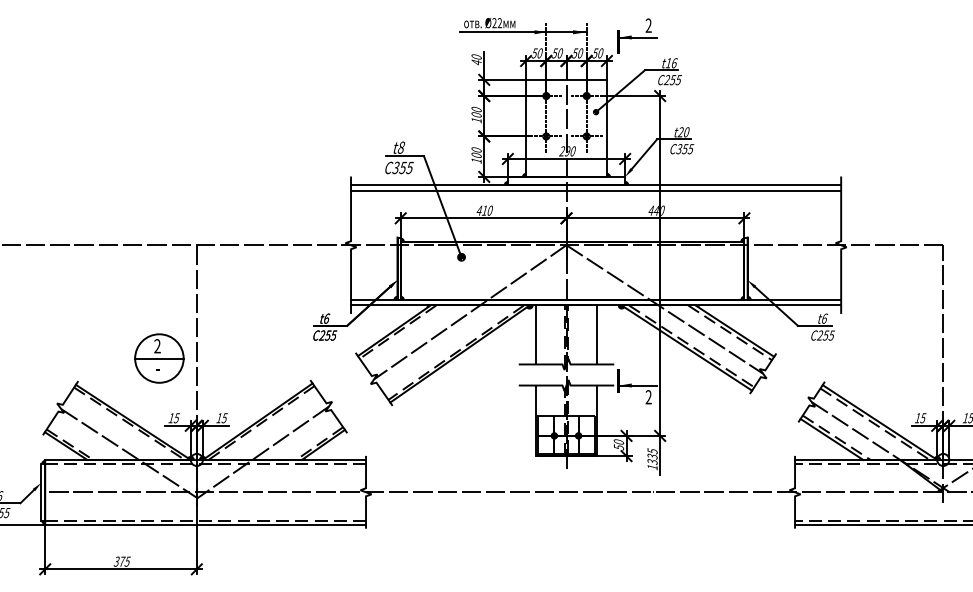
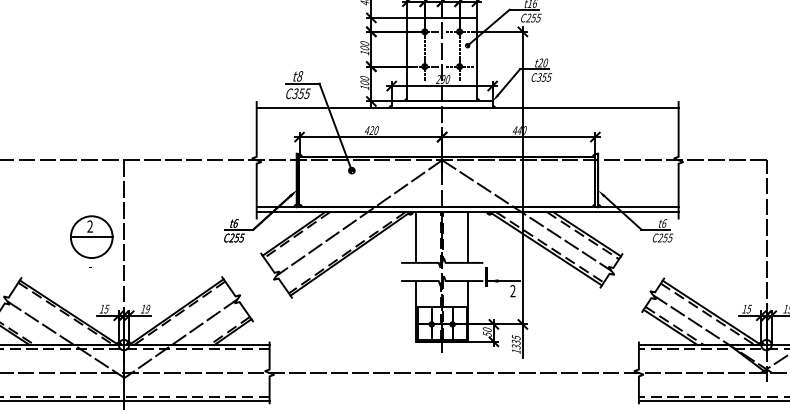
line: (596, 190) -> (468, 113), removed
text: (484, 210) -> (371, 130), 410 -> 420
part: (159, 358) -> (91, 237), moved
text: (224, 417) -> (147, 308), 15 -> 19

